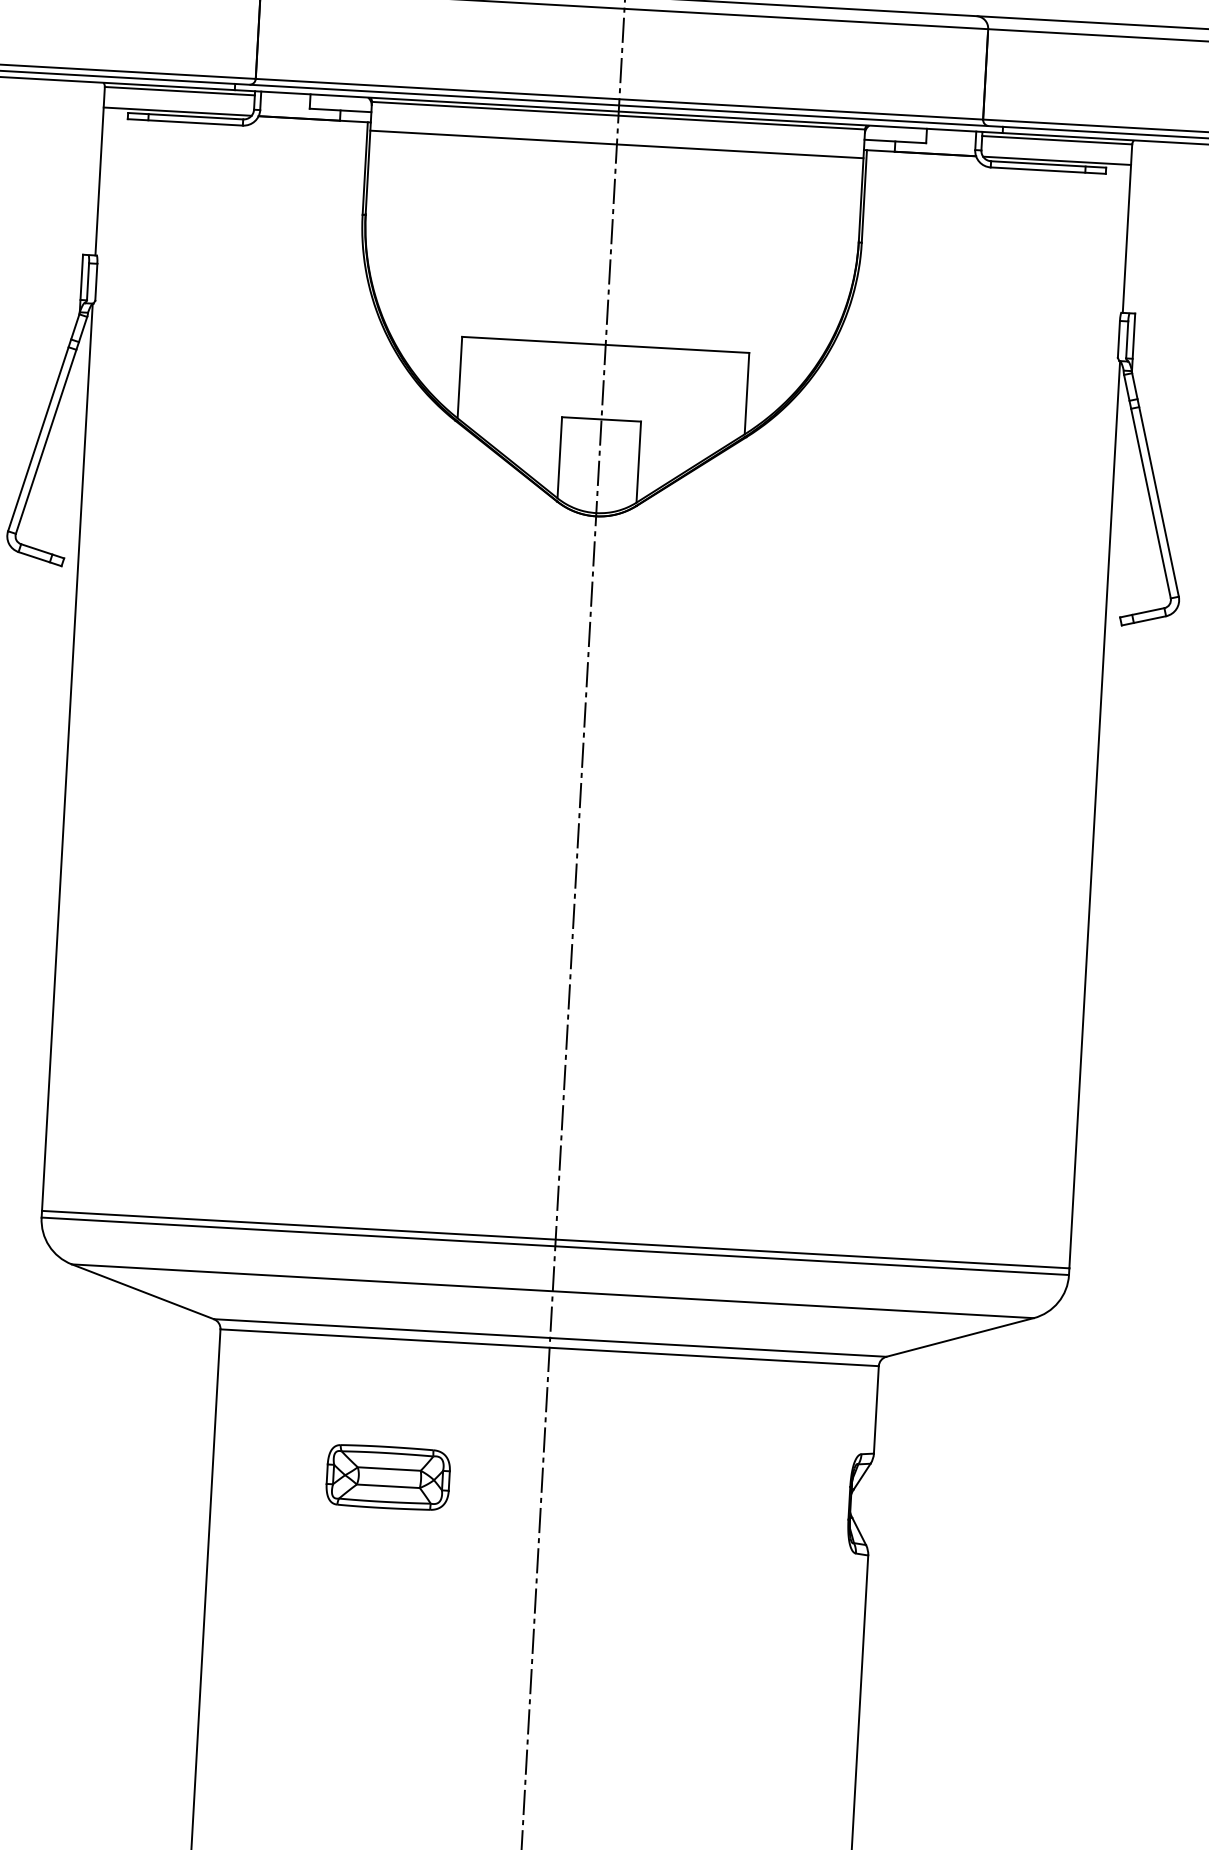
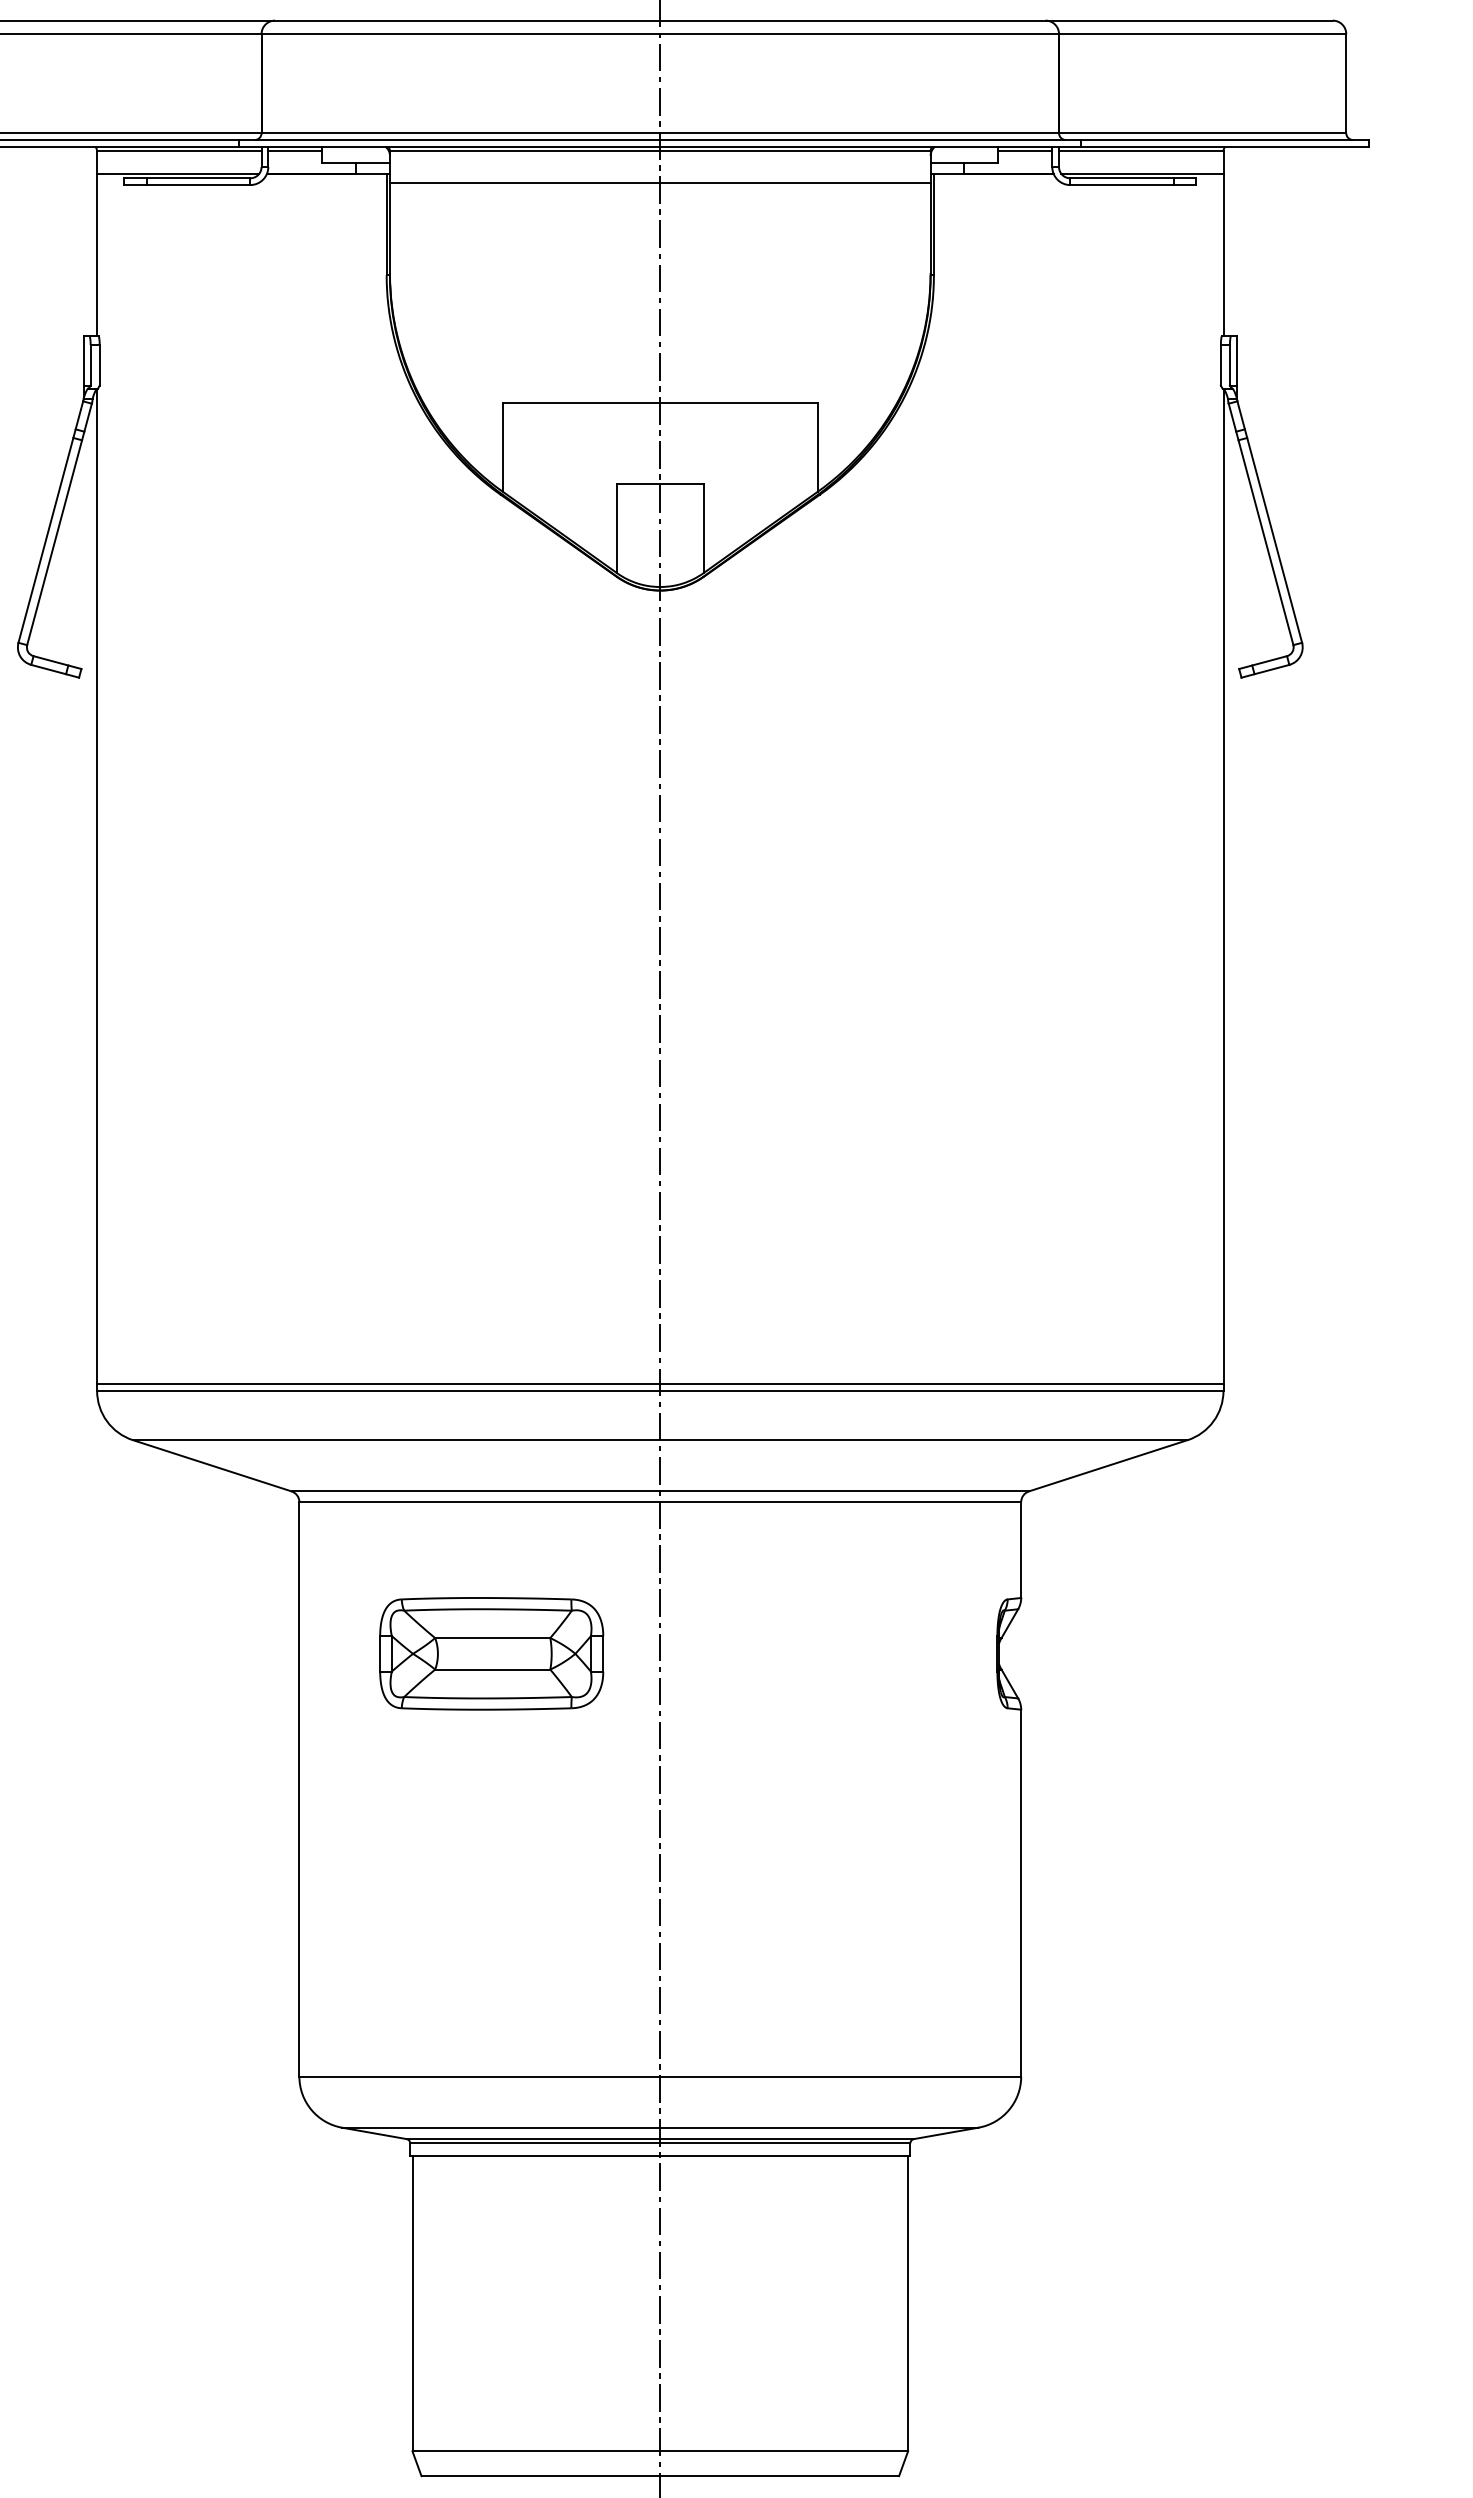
line: (285, 97) -> (295, 151), added
line: (951, 134) -> (1025, 151), added
part: (387, 1477) -> (491, 1653), size x1.67

